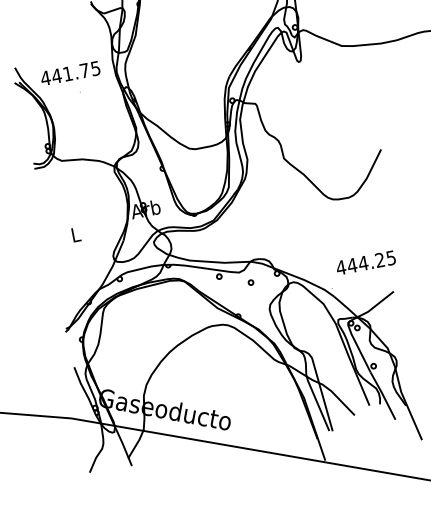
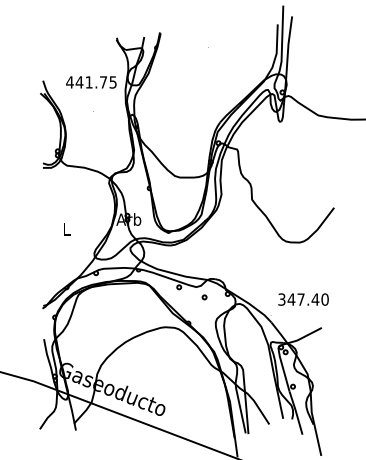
text: (70, 73) -> (91, 82), moved
text: (366, 262) -> (303, 299), 444.25 -> 347.40

